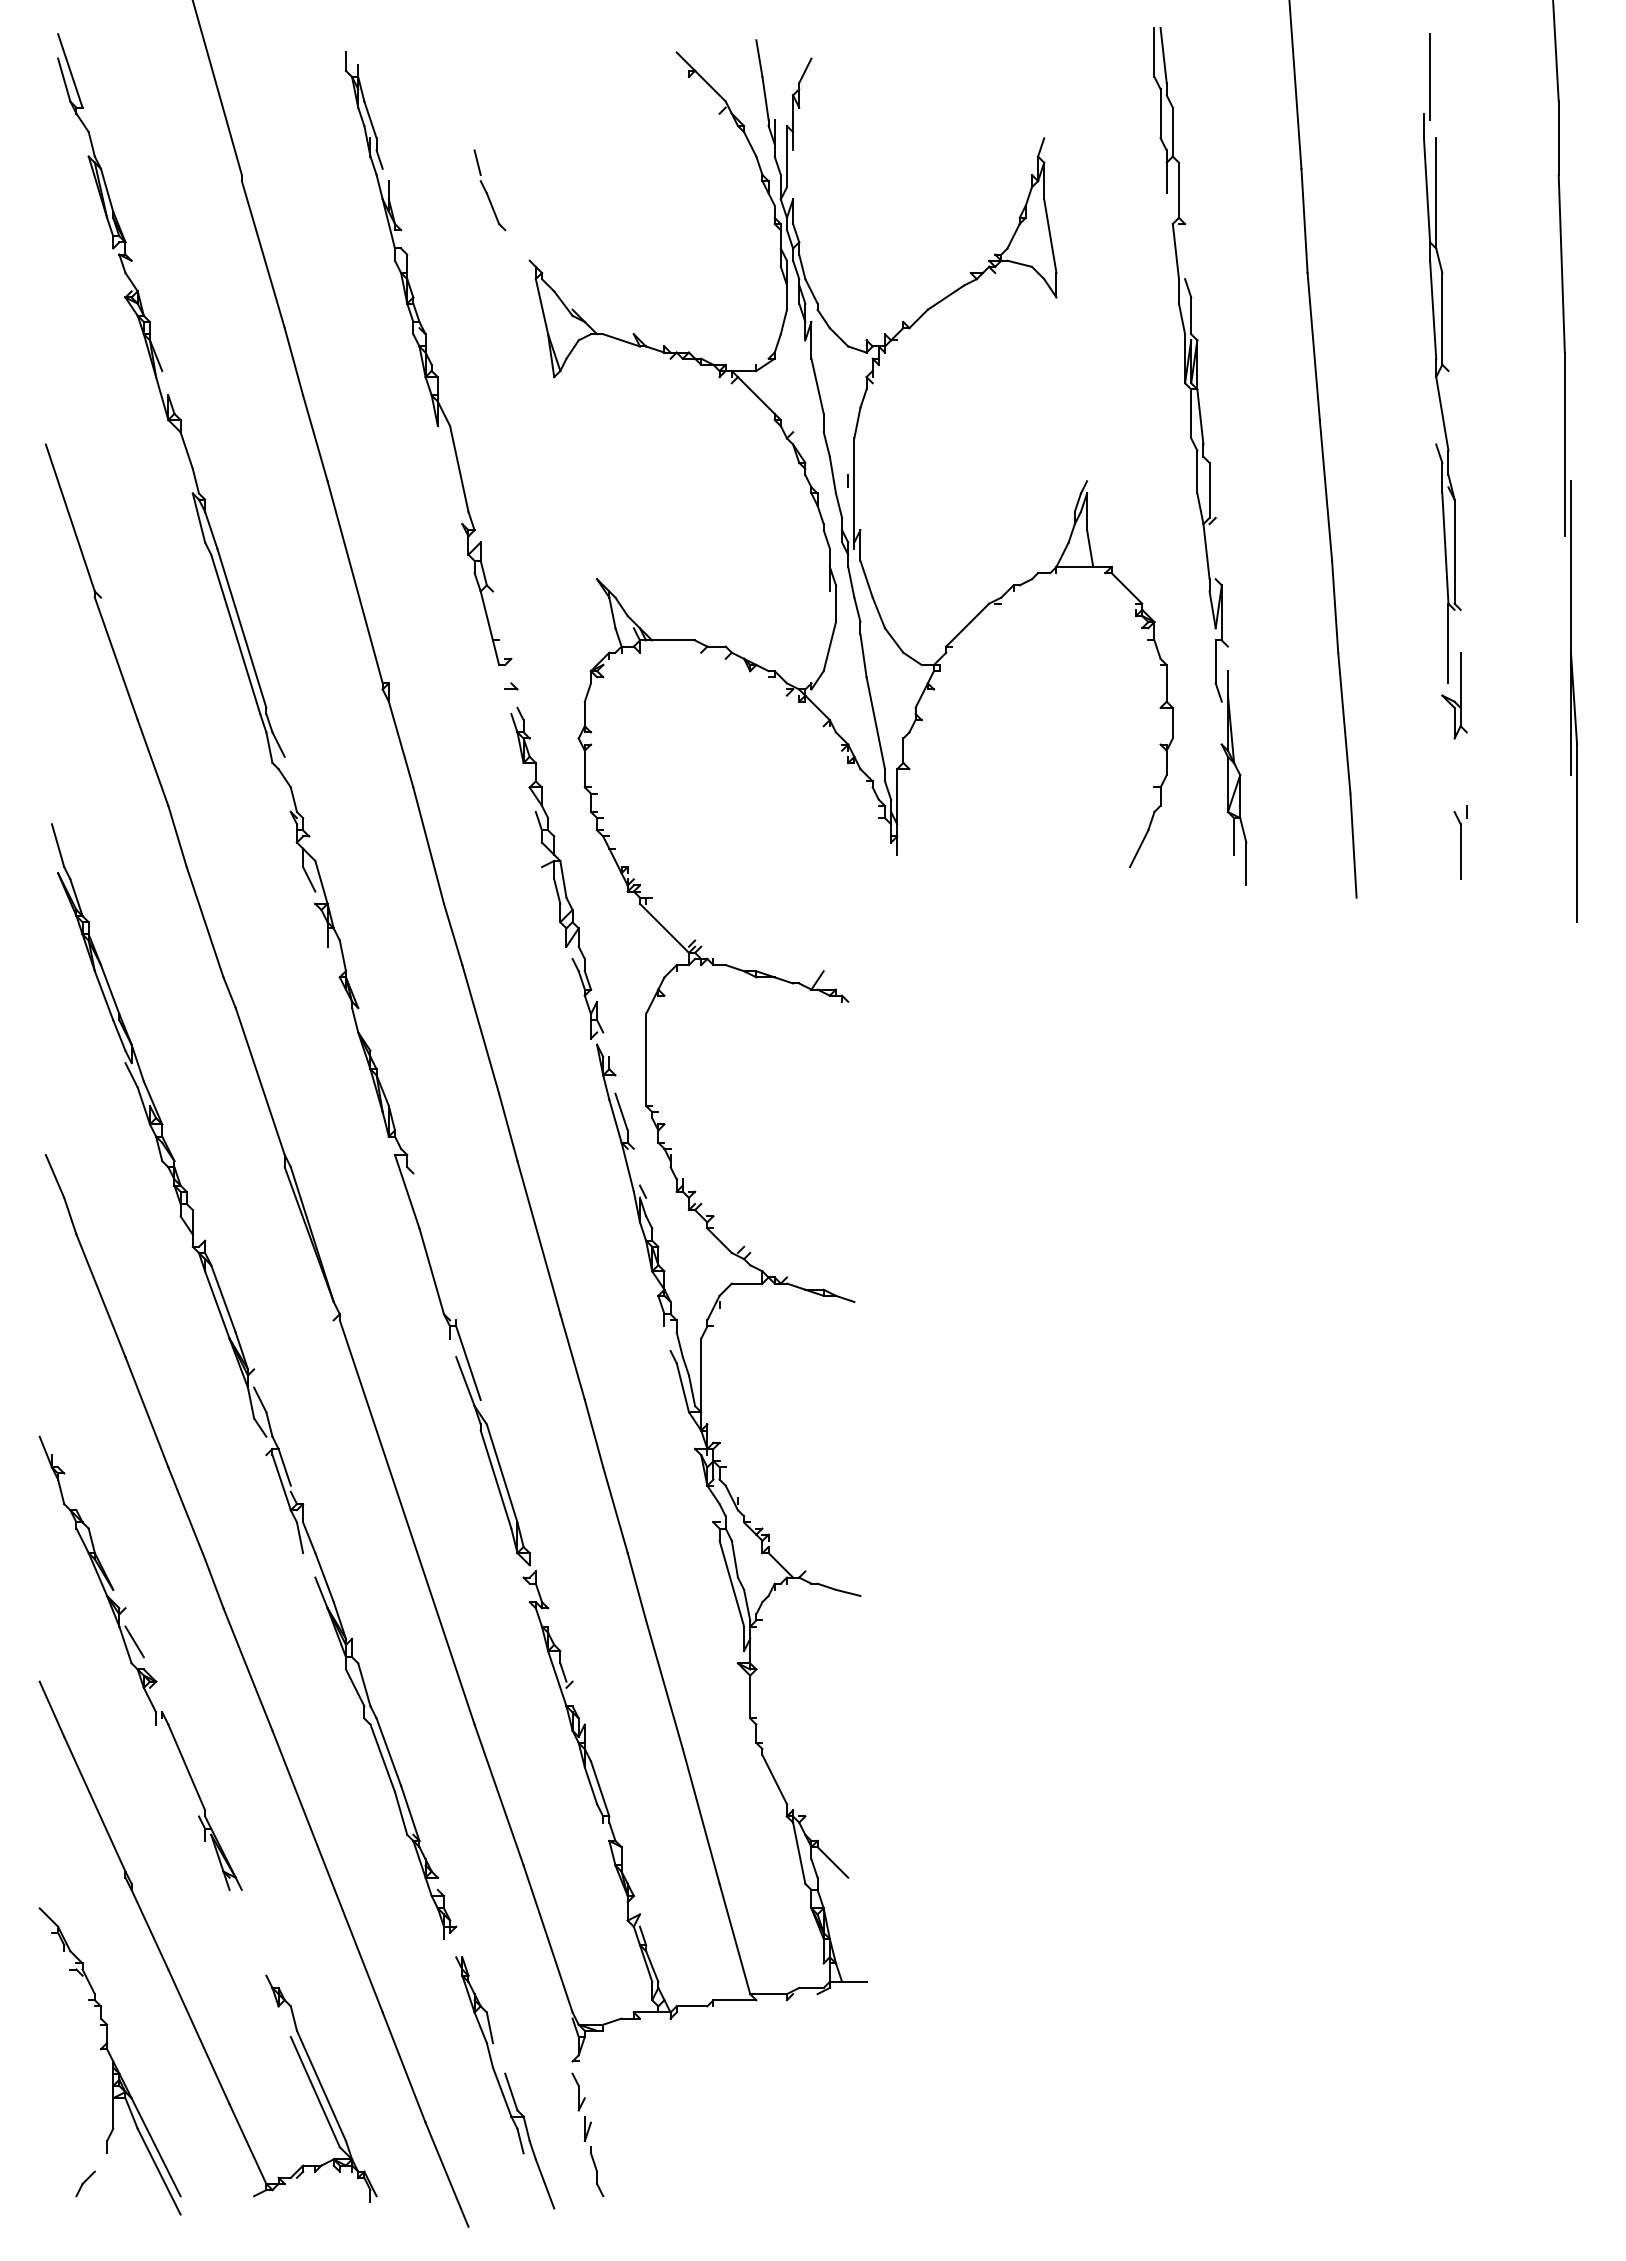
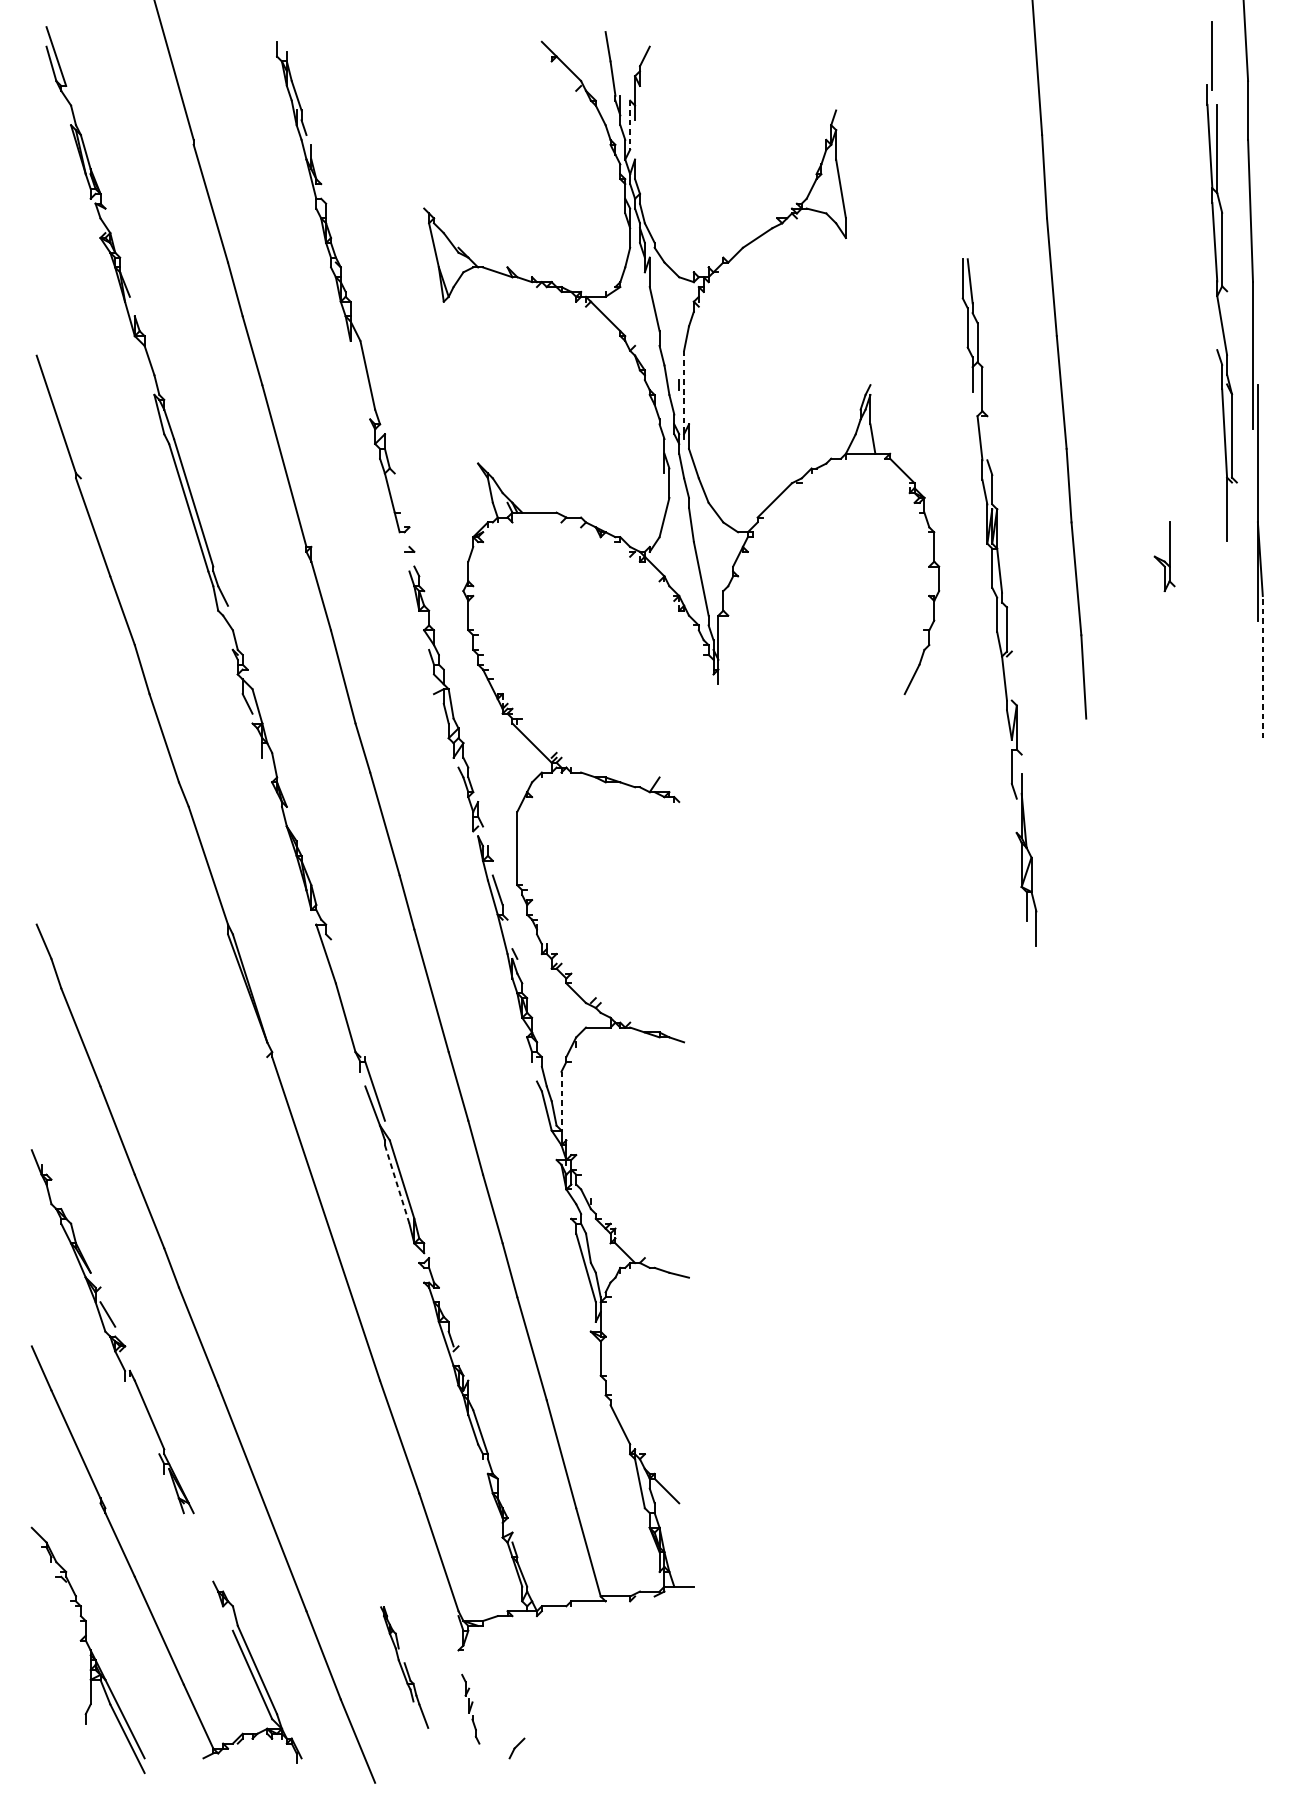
line: (786, 156) -> (629, 125), solid -> dashed
part: (489, 190) -> (391, 152), removed
part: (1442, 358) -> (1222, 281), moved
part: (1200, 456) -> (999, 602), moved
line: (854, 490) -> (684, 392), solid -> dashed
line: (1577, 833) -> (1263, 667), solid -> dashed
part: (1460, 842) -> (1169, 674), removed
line: (701, 1375) -> (561, 1101), solid -> dashed
part: (254, 1381) -> (203, 1105), removed
line: (496, 1480) -> (397, 1185), solid -> dashed
part: (505, 2082) -> (404, 1667), size x0.6
part: (587, 2134) -> (470, 1708), size x0.7
part: (85, 2183) -> (516, 1748), moved

